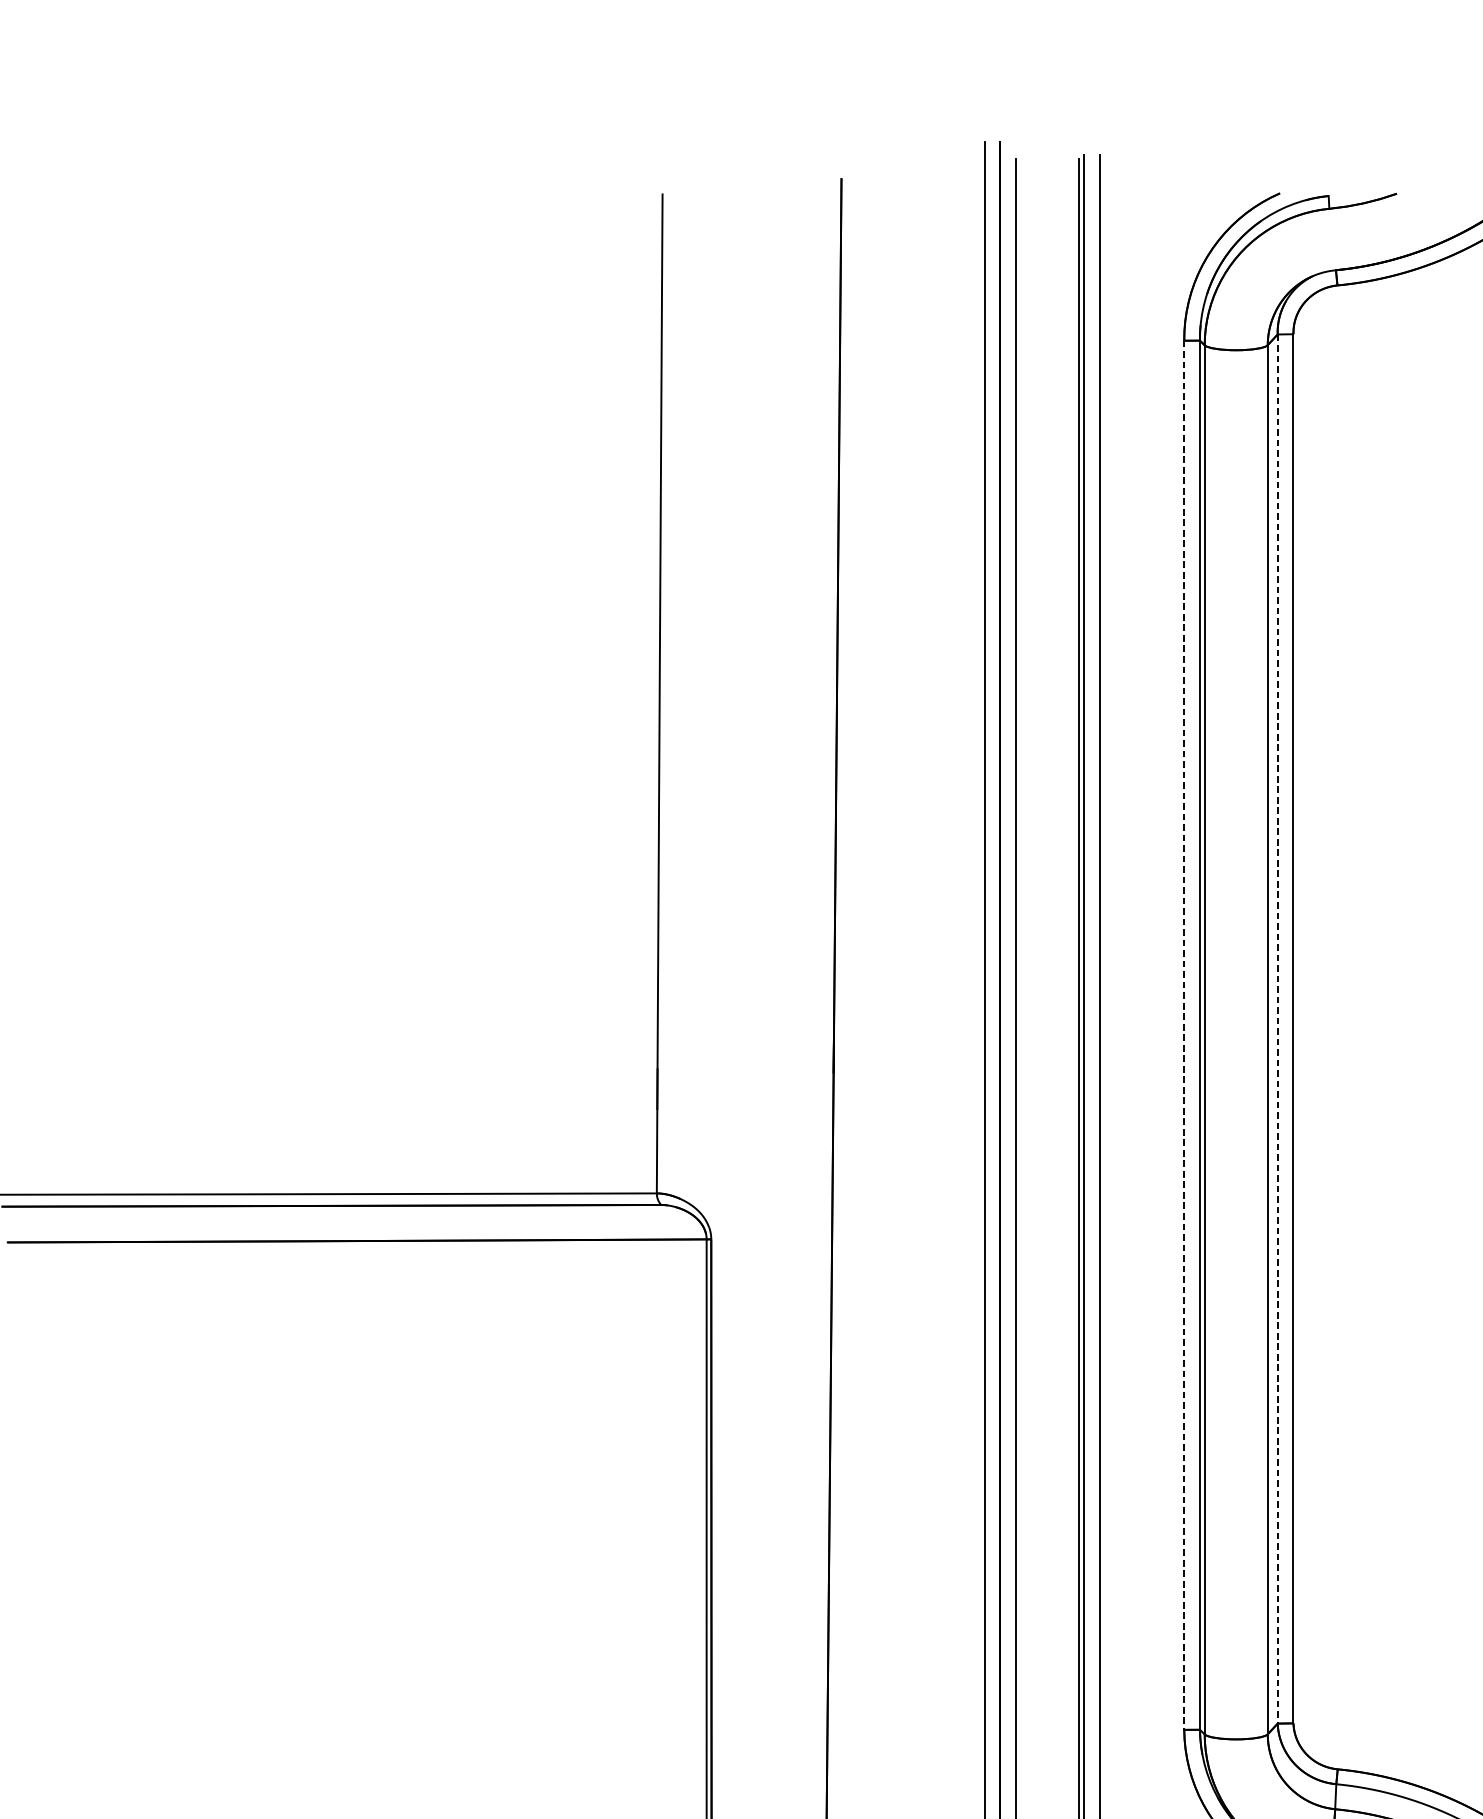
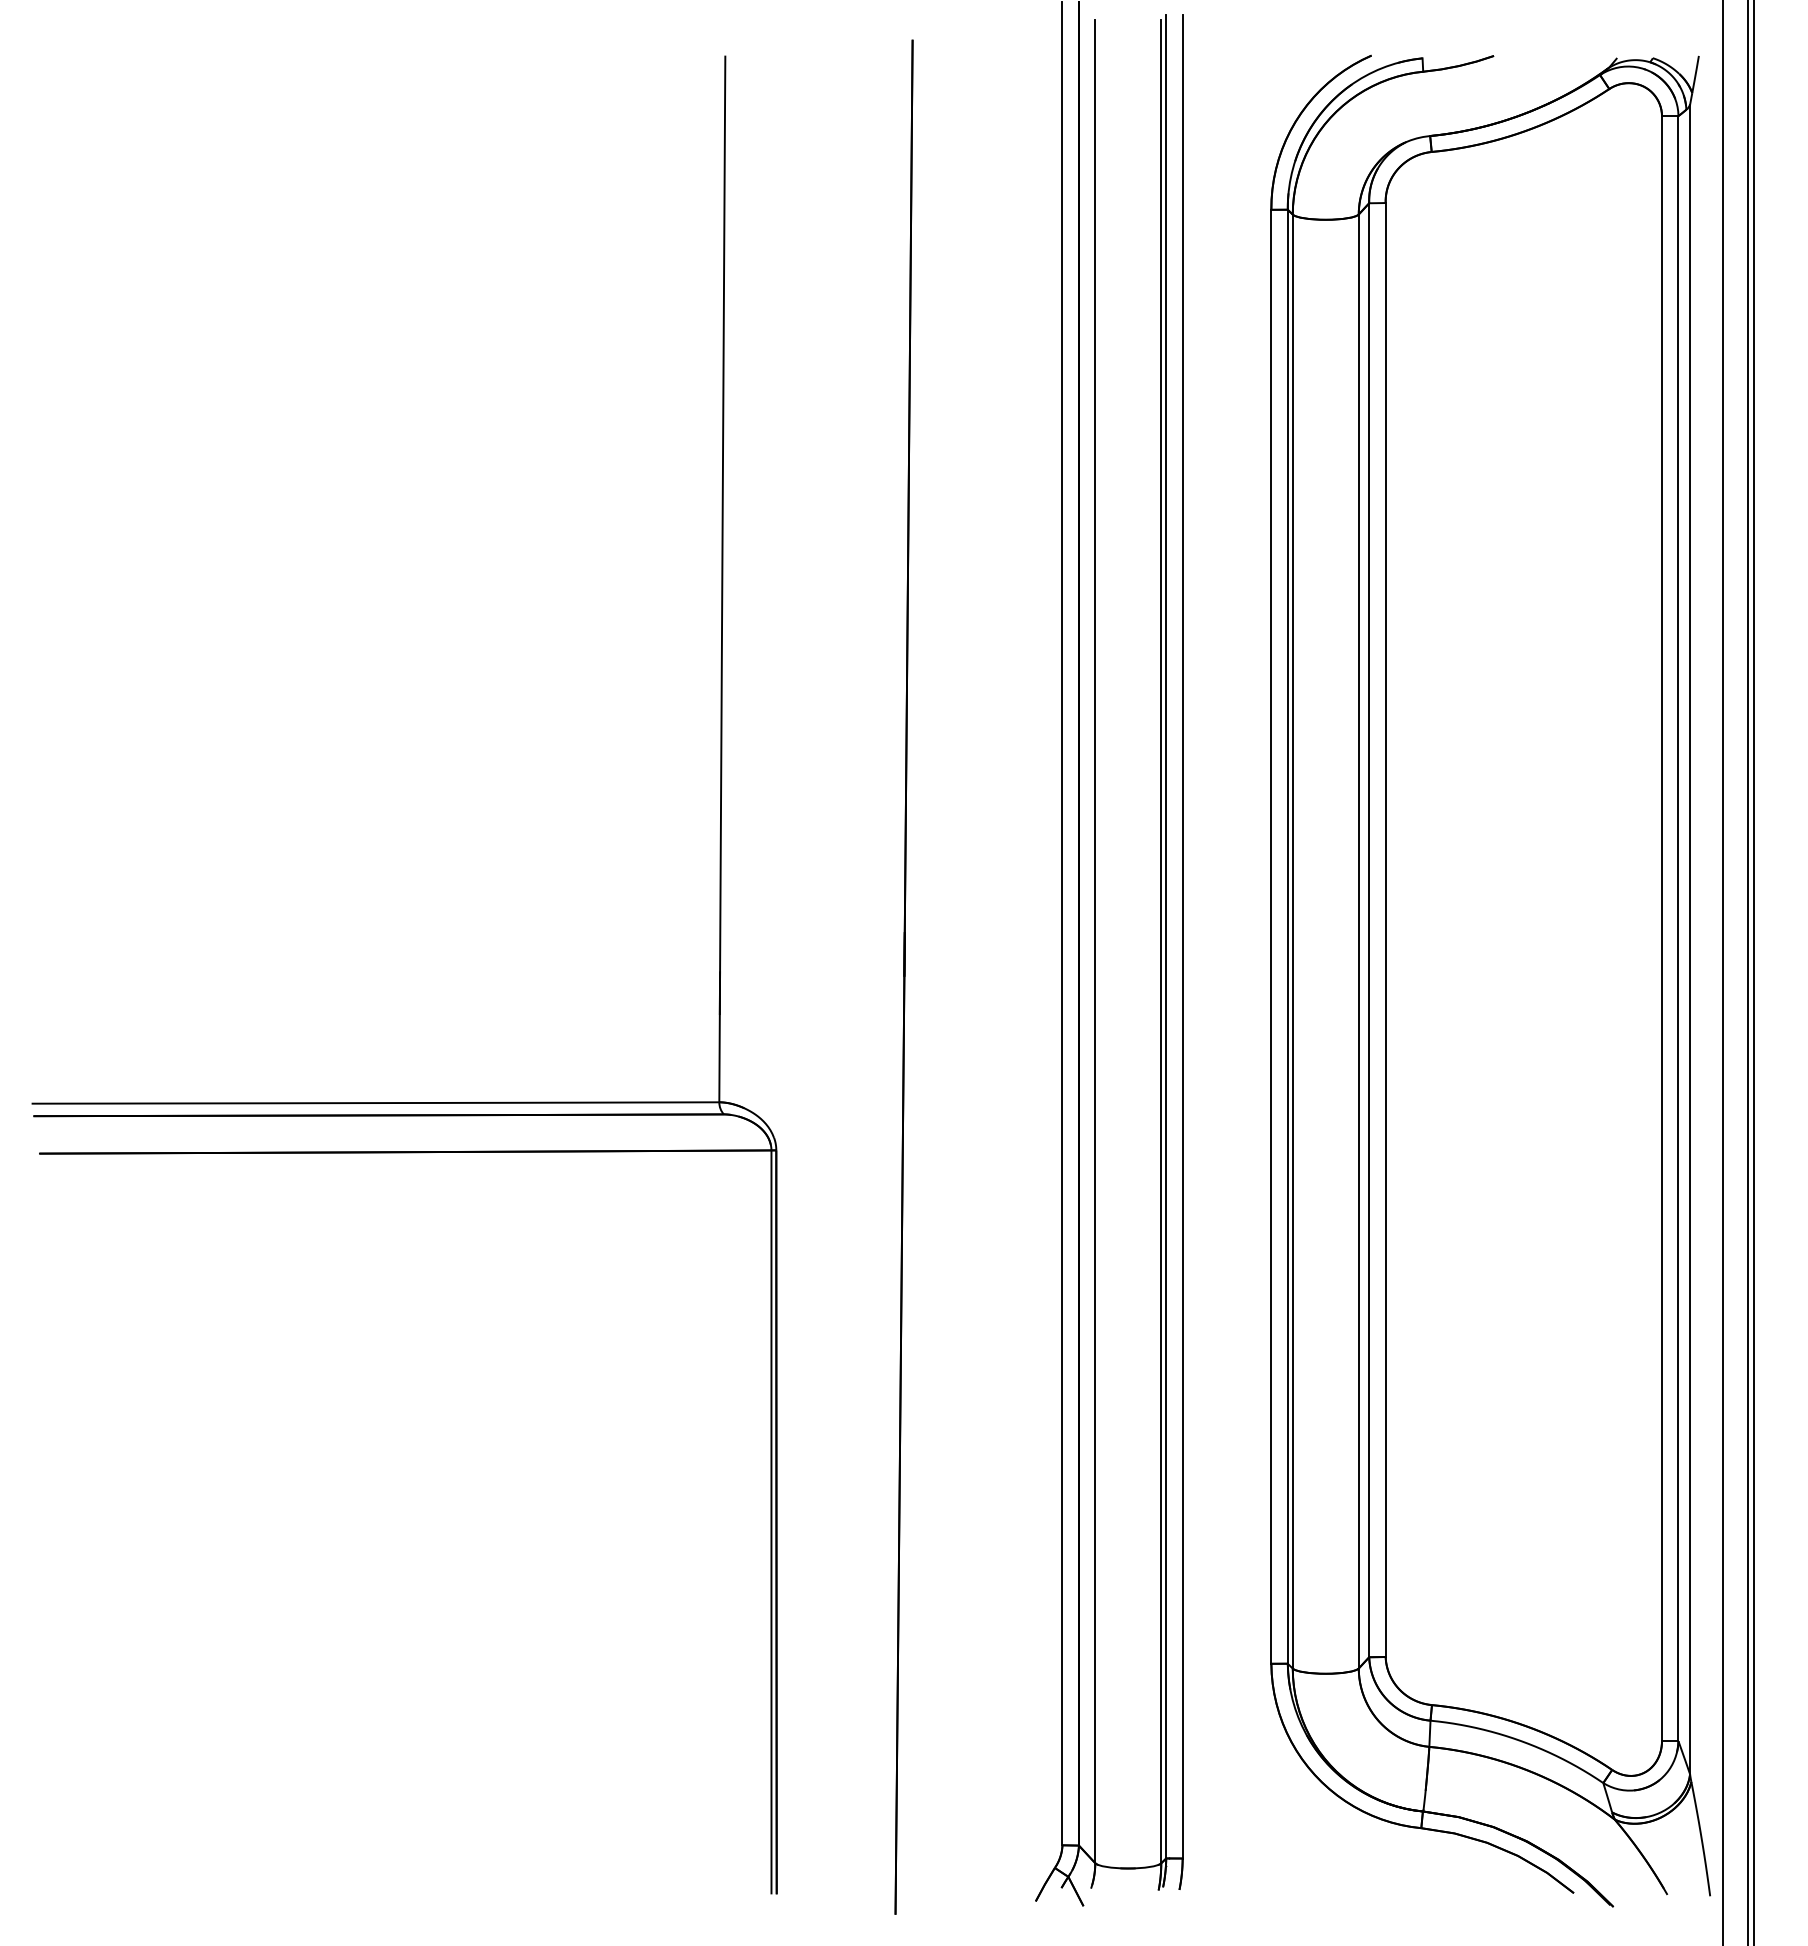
line: (1278, 1029) -> (1369, 930), dashed -> solid
line: (1184, 1035) -> (1271, 936), dashed -> solid

